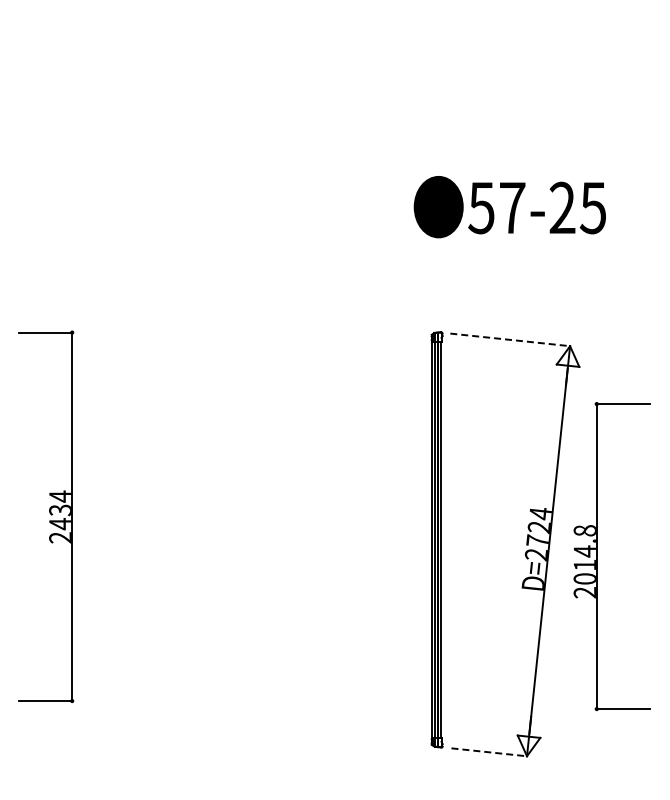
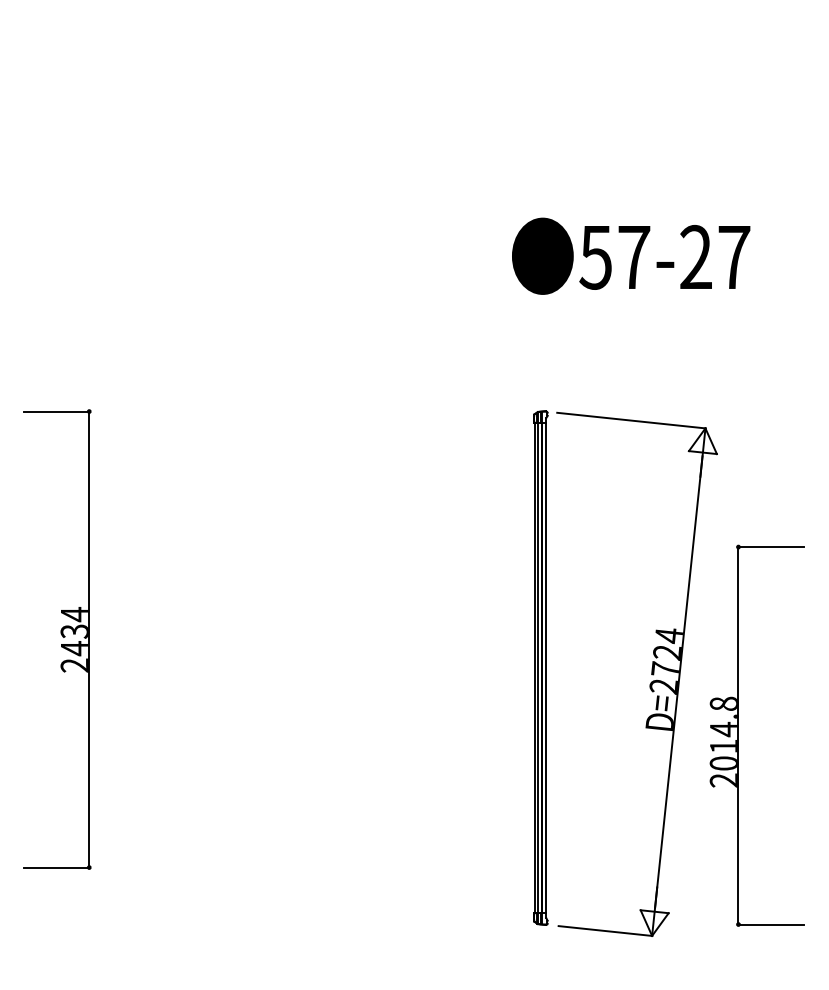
text: (592, 208) -> (733, 257), 57-25 -> 57-27
line: (510, 339) -> (631, 420), dashed -> solid
part: (597, 556) -> (739, 735), moved
line: (489, 752) -> (605, 931), dashed -> solid

